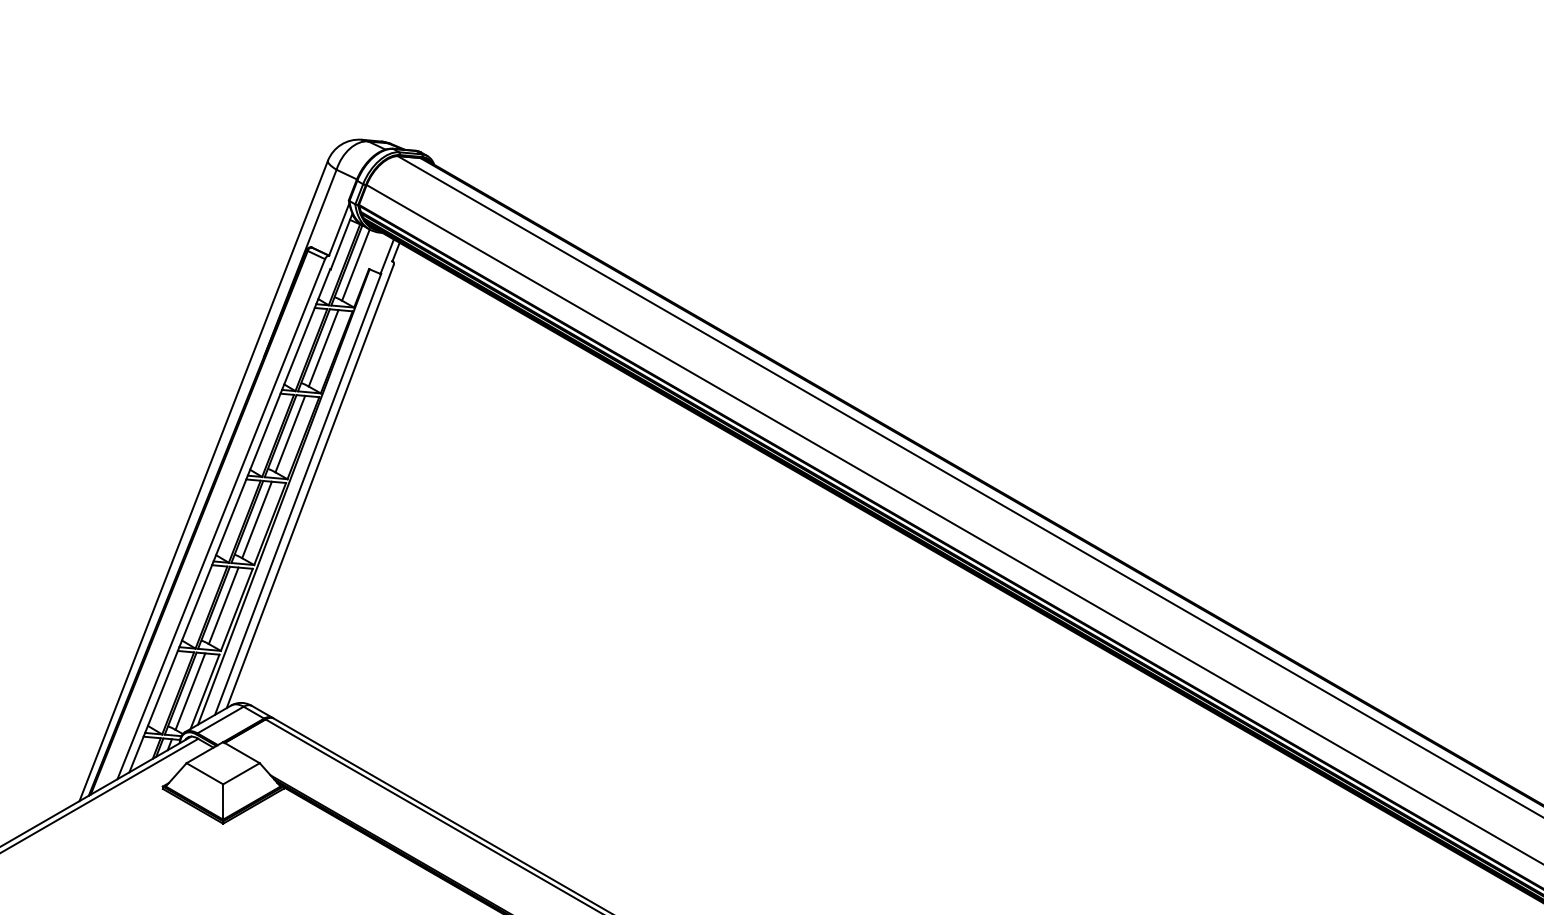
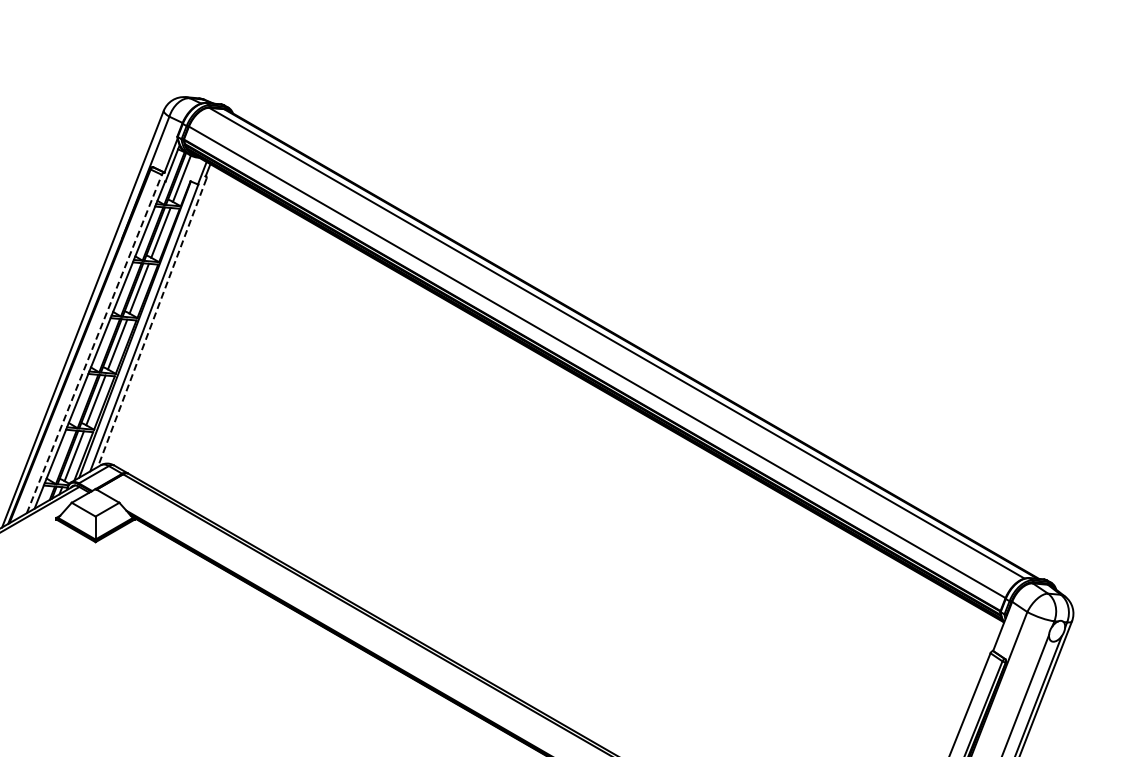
line: (310, 486) -> (152, 322), solid -> dashed
line: (221, 518) -> (94, 343), solid -> dashed

